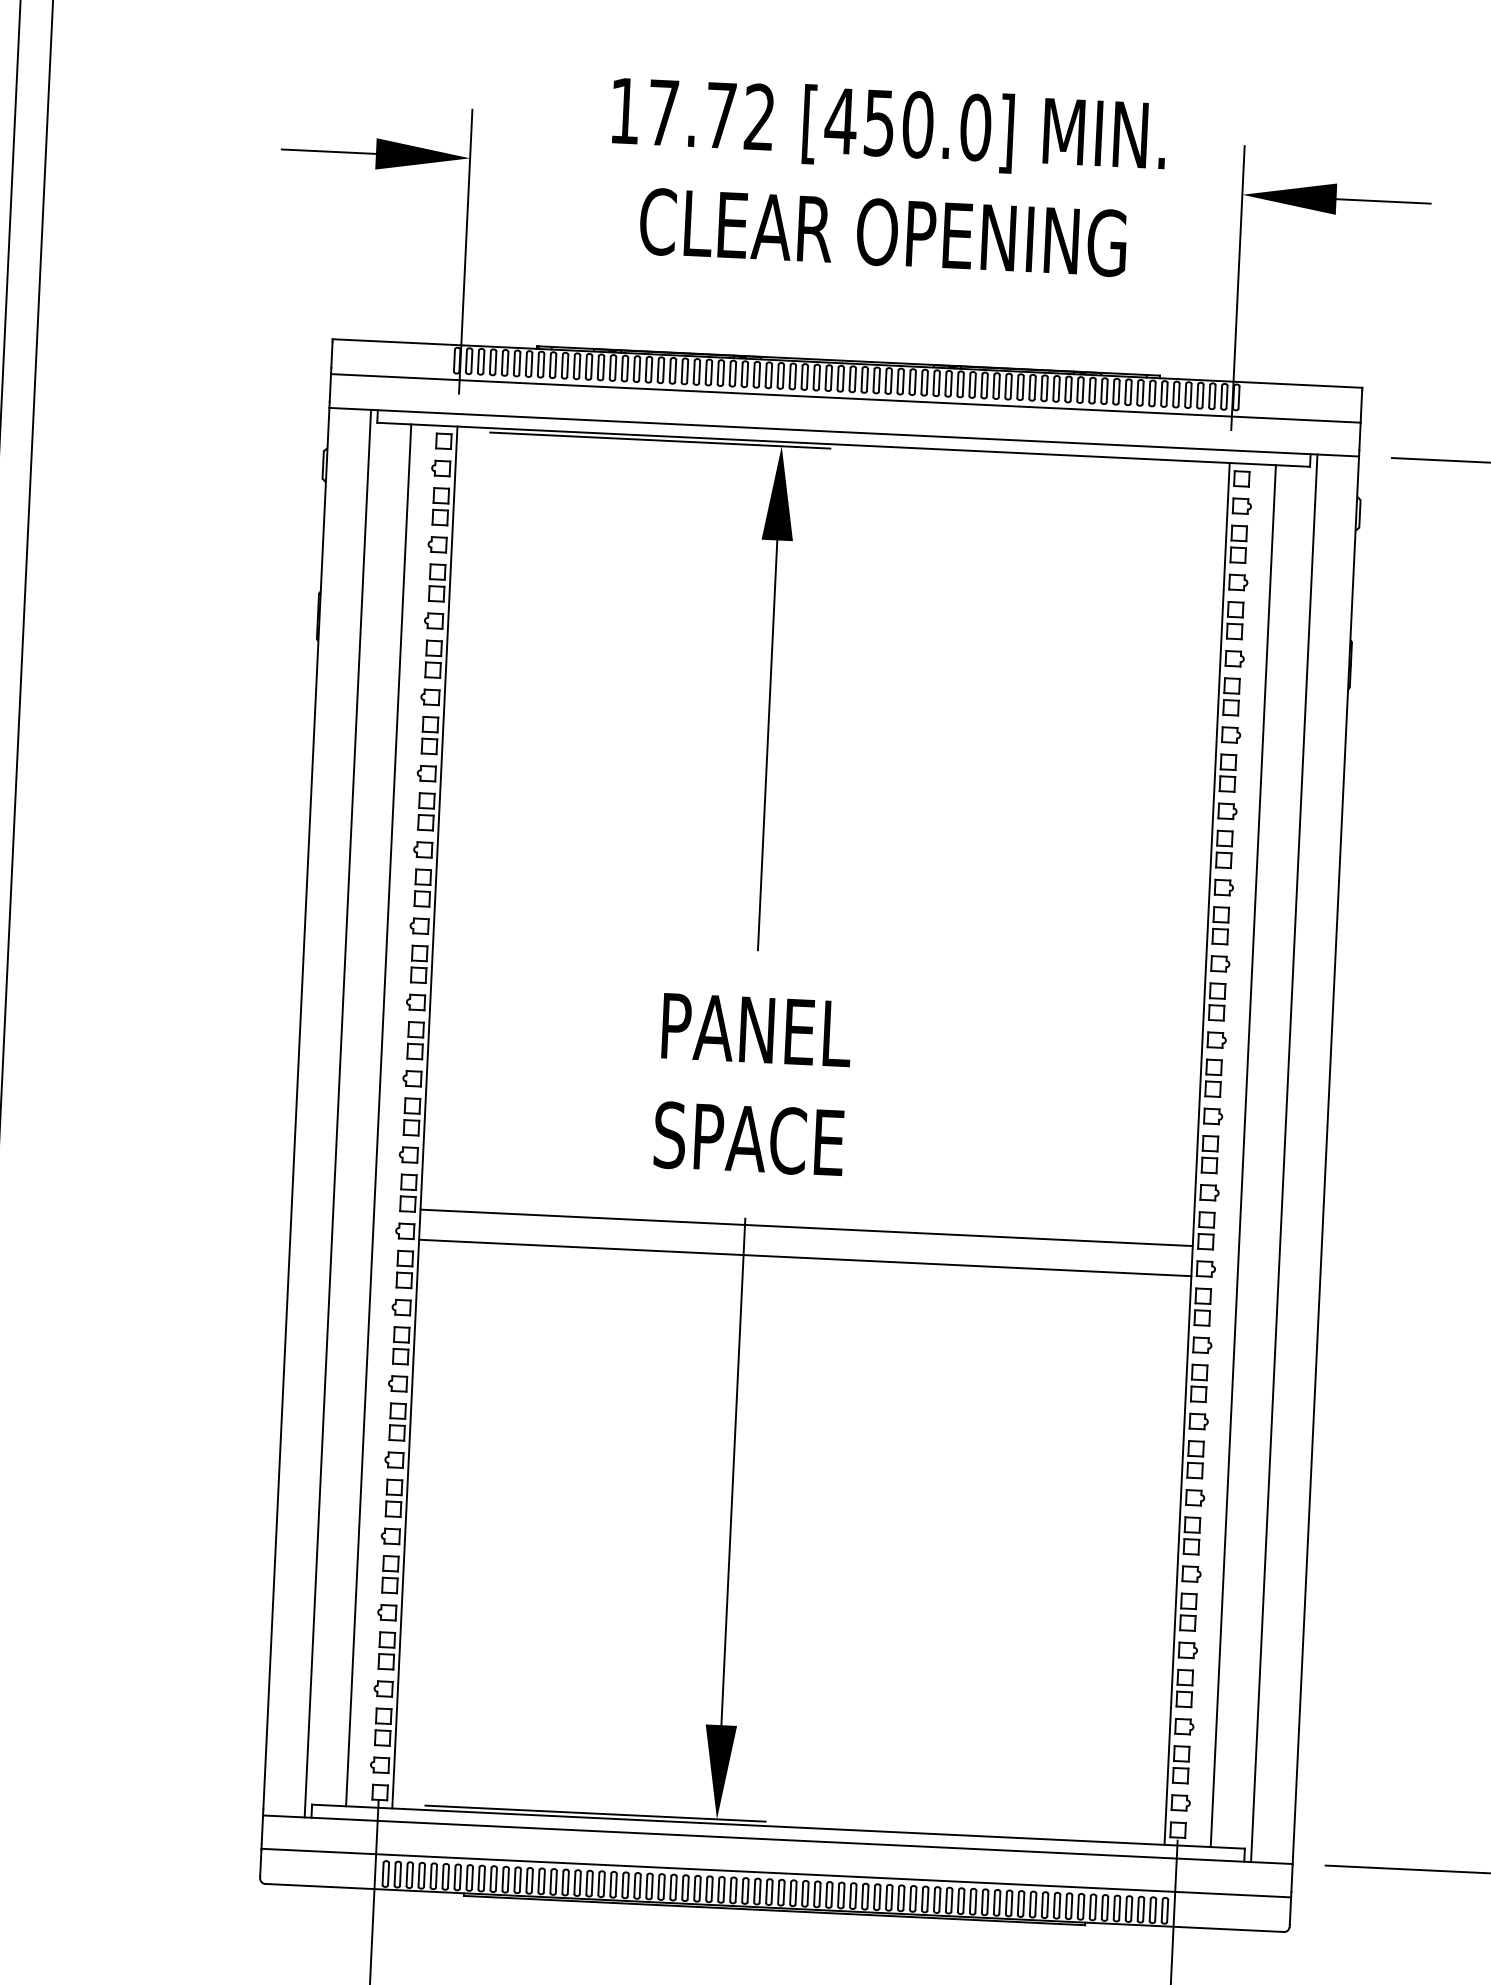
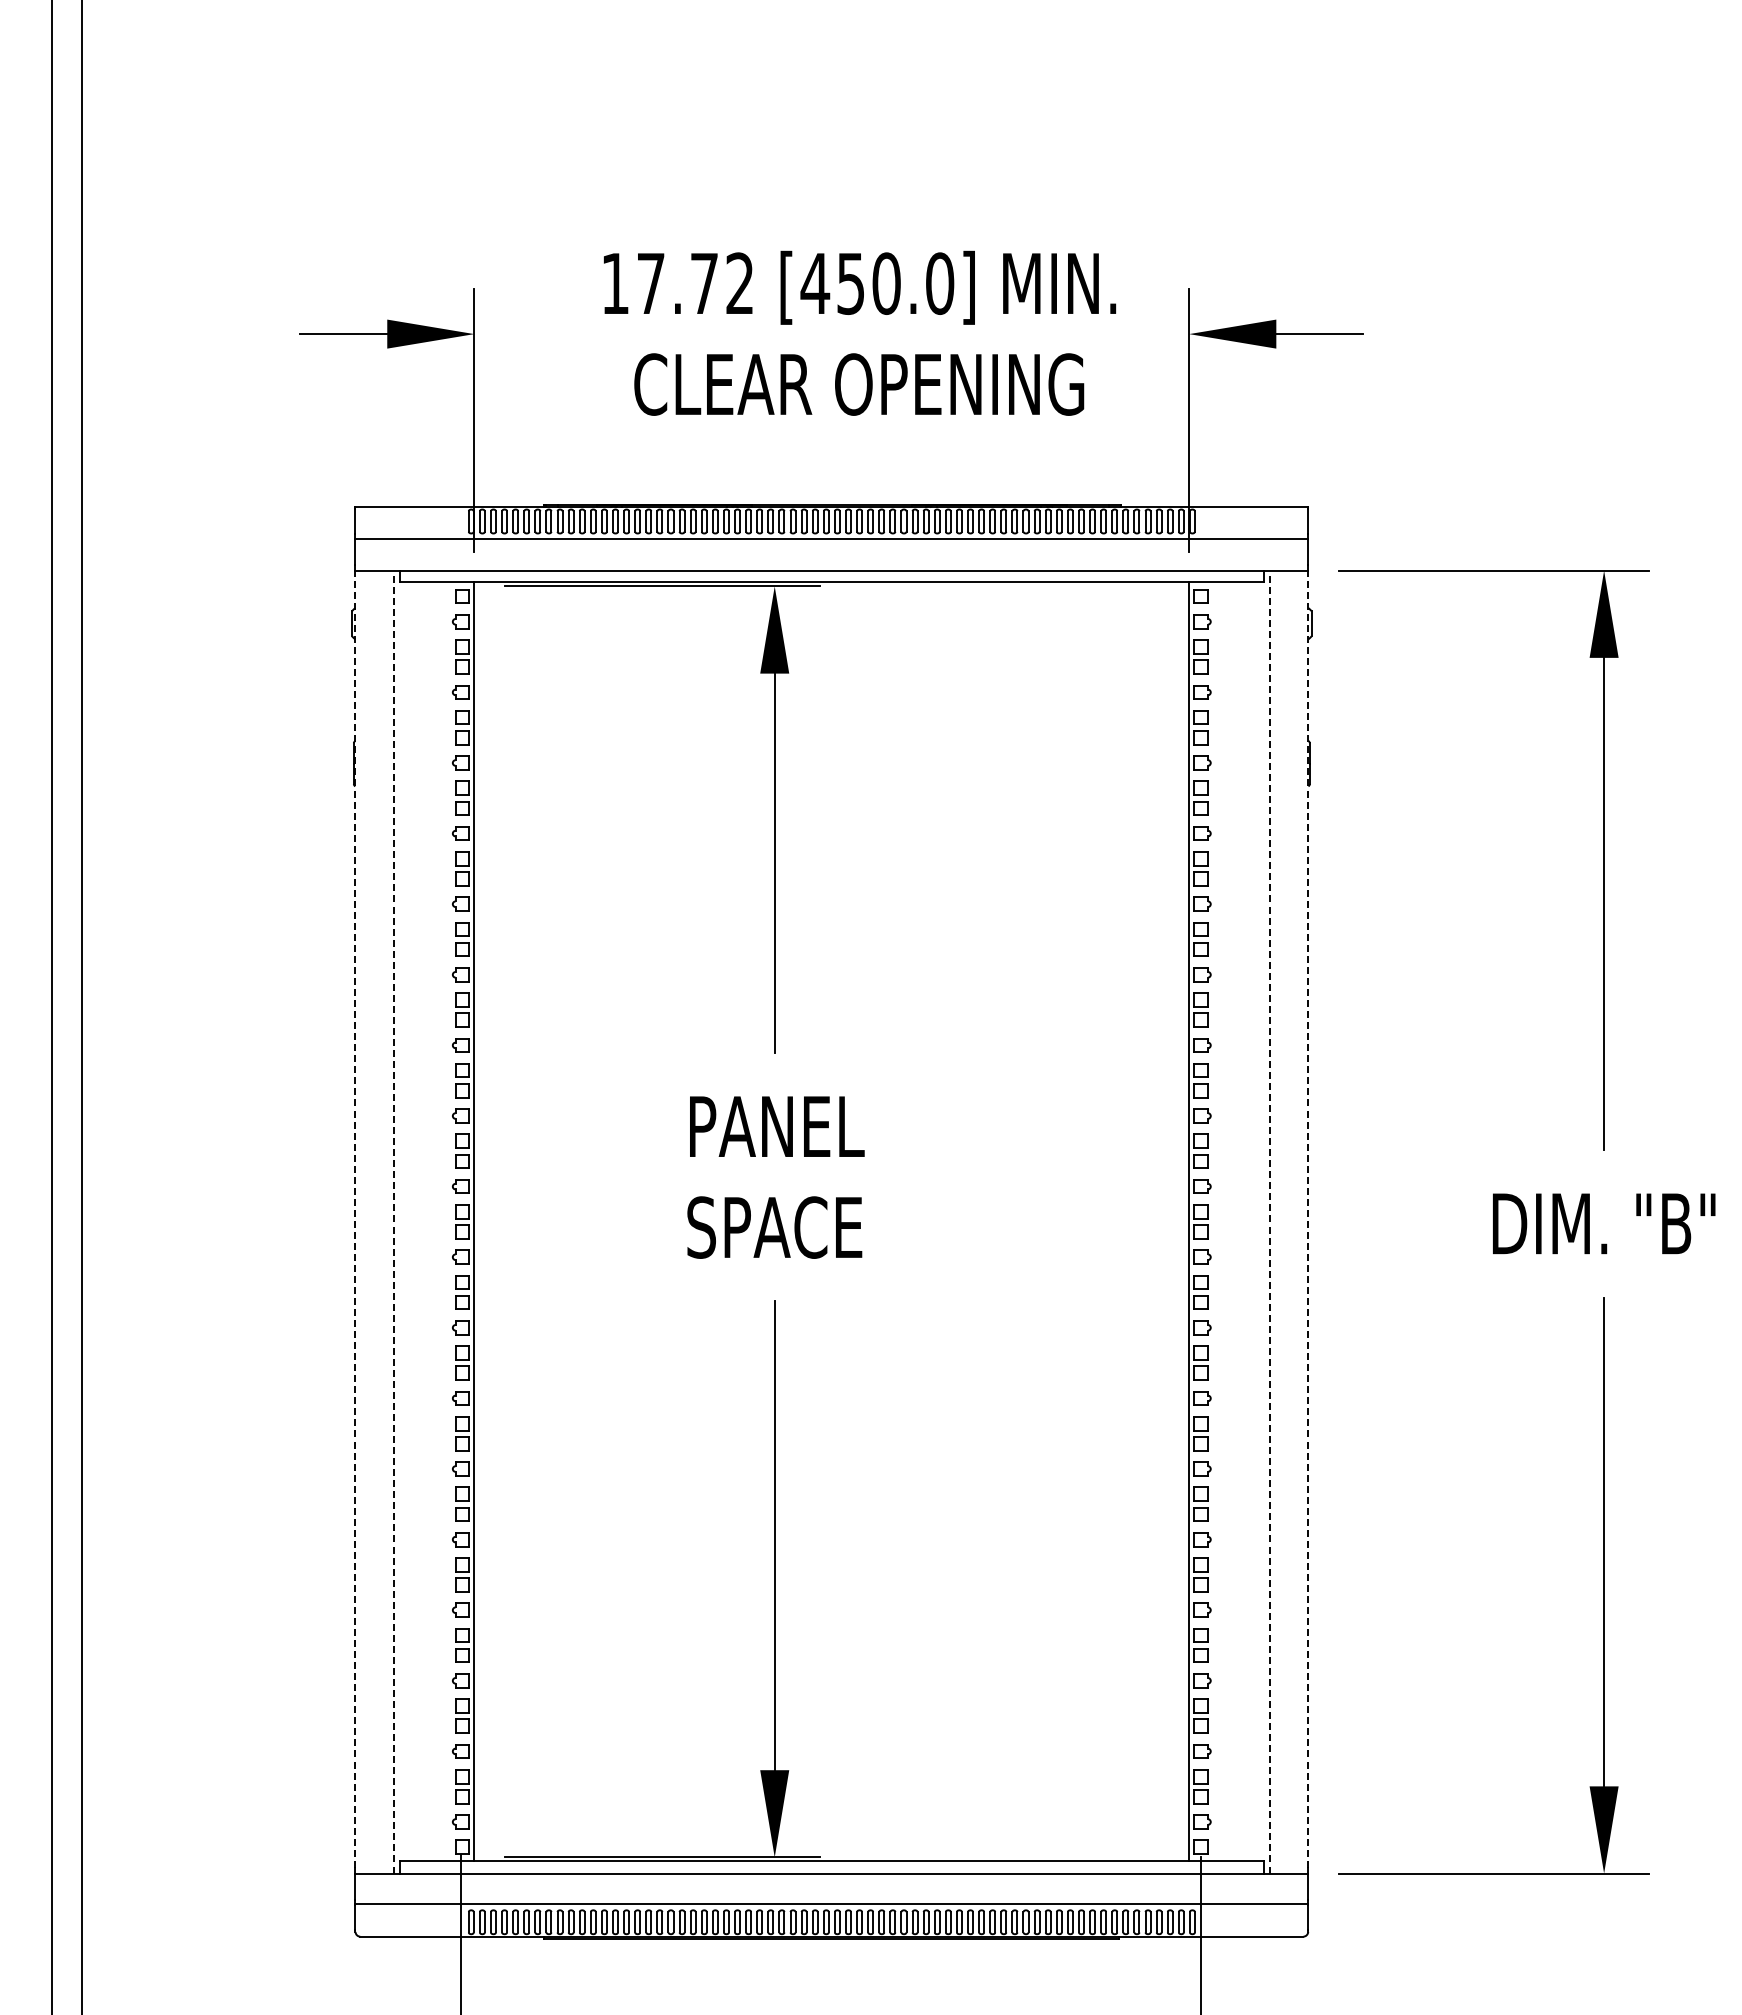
line: (296, 1108) -> (355, 1219), solid -> dashed
line: (337, 1112) -> (393, 1221), solid -> dashed
line: (378, 1114) -> (431, 1221), removed
line: (1242, 1155) -> (1231, 1221), removed
line: (1283, 1157) -> (1269, 1221), solid -> dashed
line: (1326, 1157) -> (1308, 1219), solid -> dashed
line: (806, 1228) -> (831, 1307), removed
line: (804, 1258) -> (831, 1335), removed

